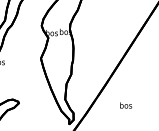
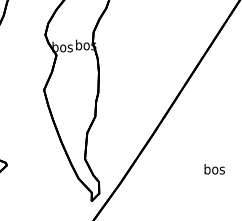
text: (126, 105) -> (215, 169), moved

